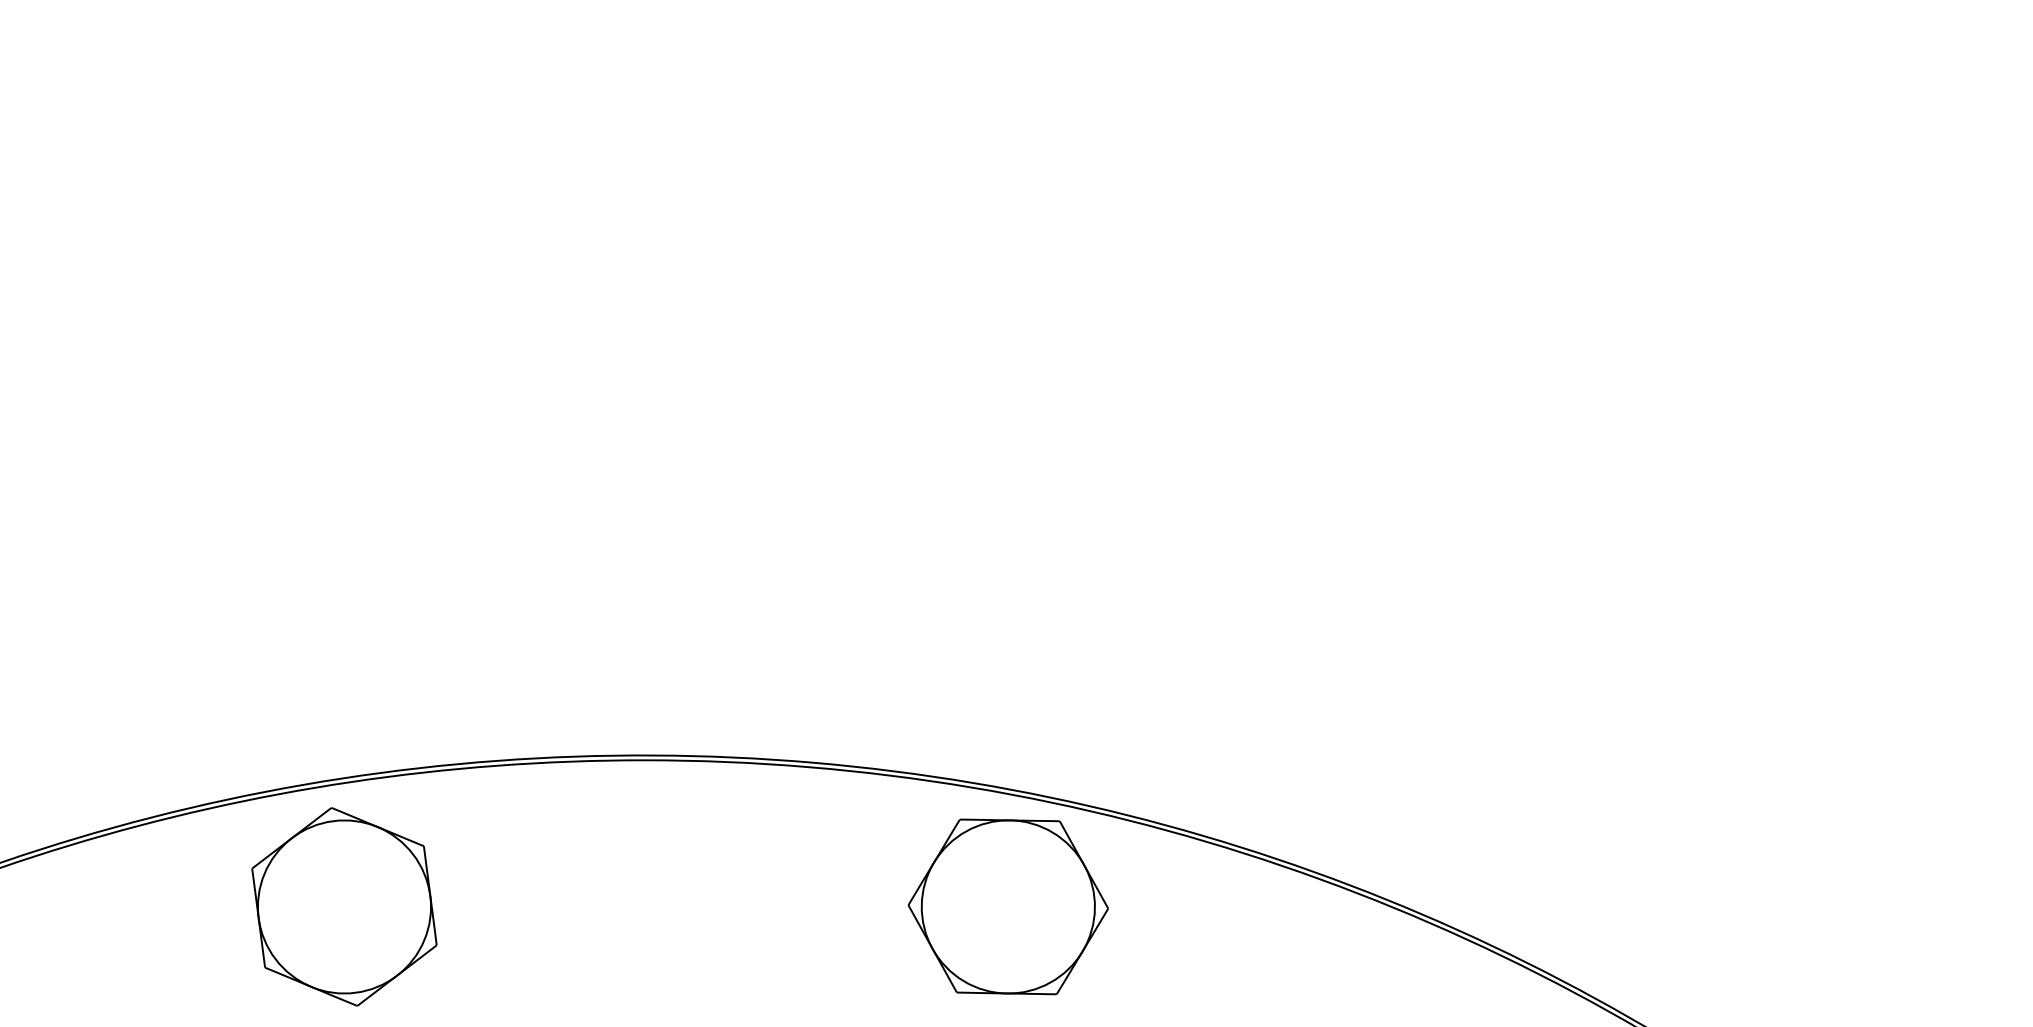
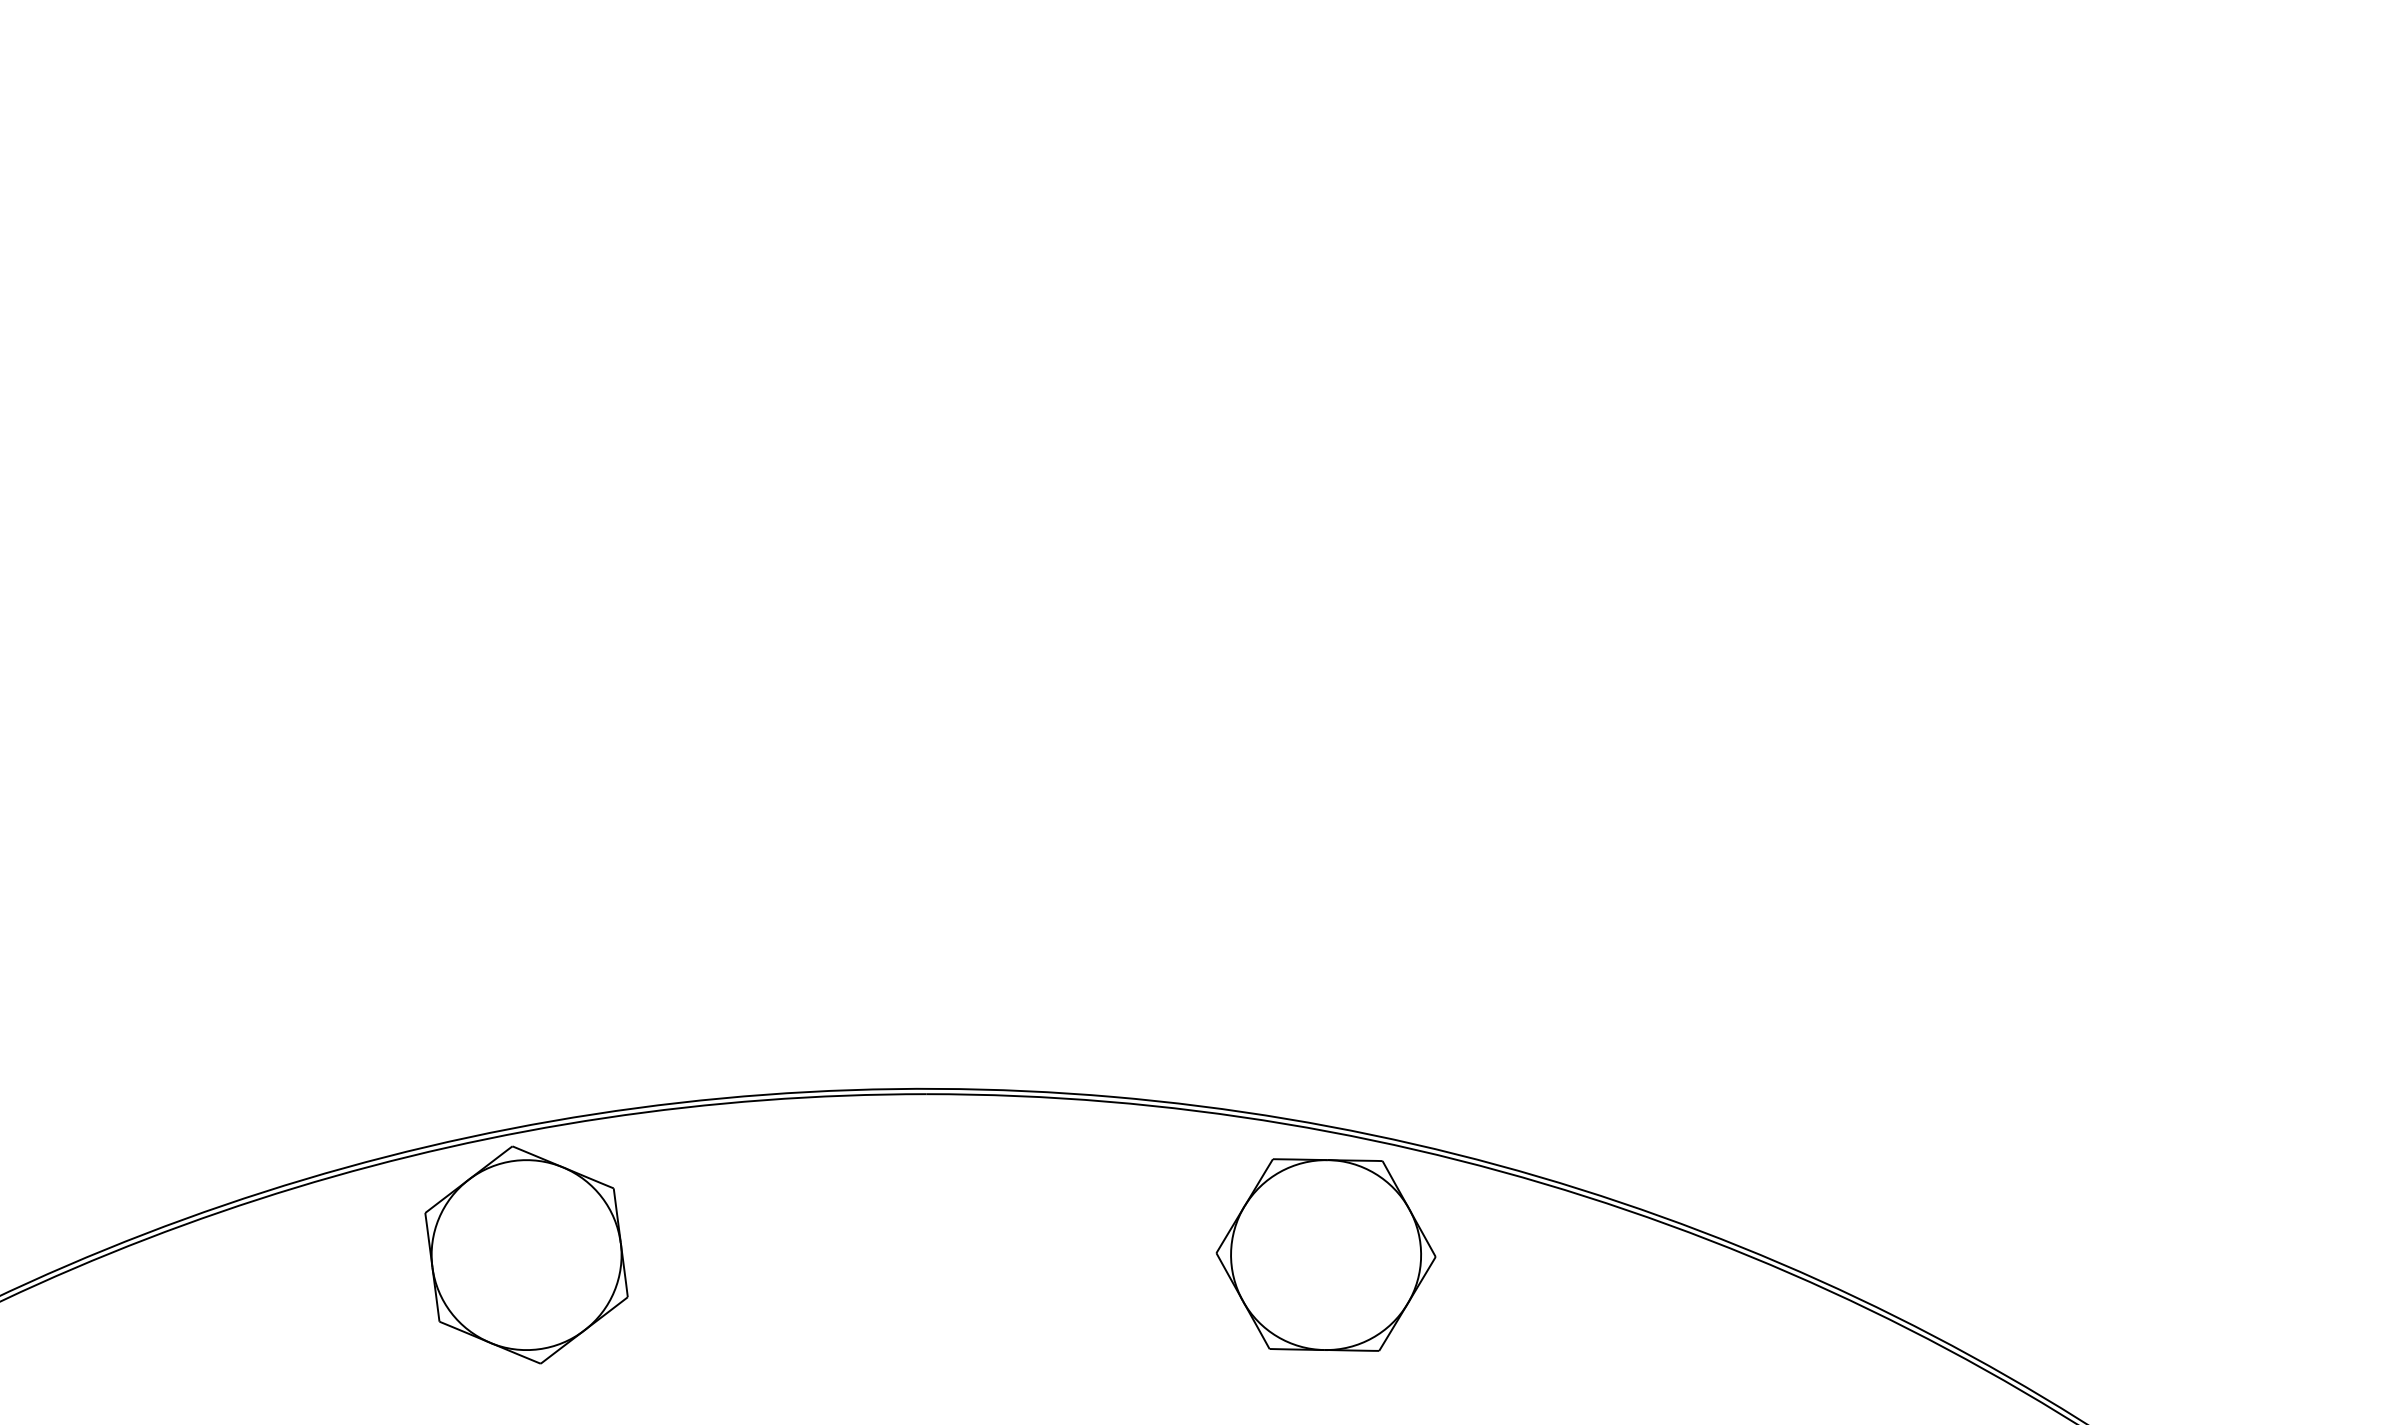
part: (344, 906) -> (526, 1254), moved

